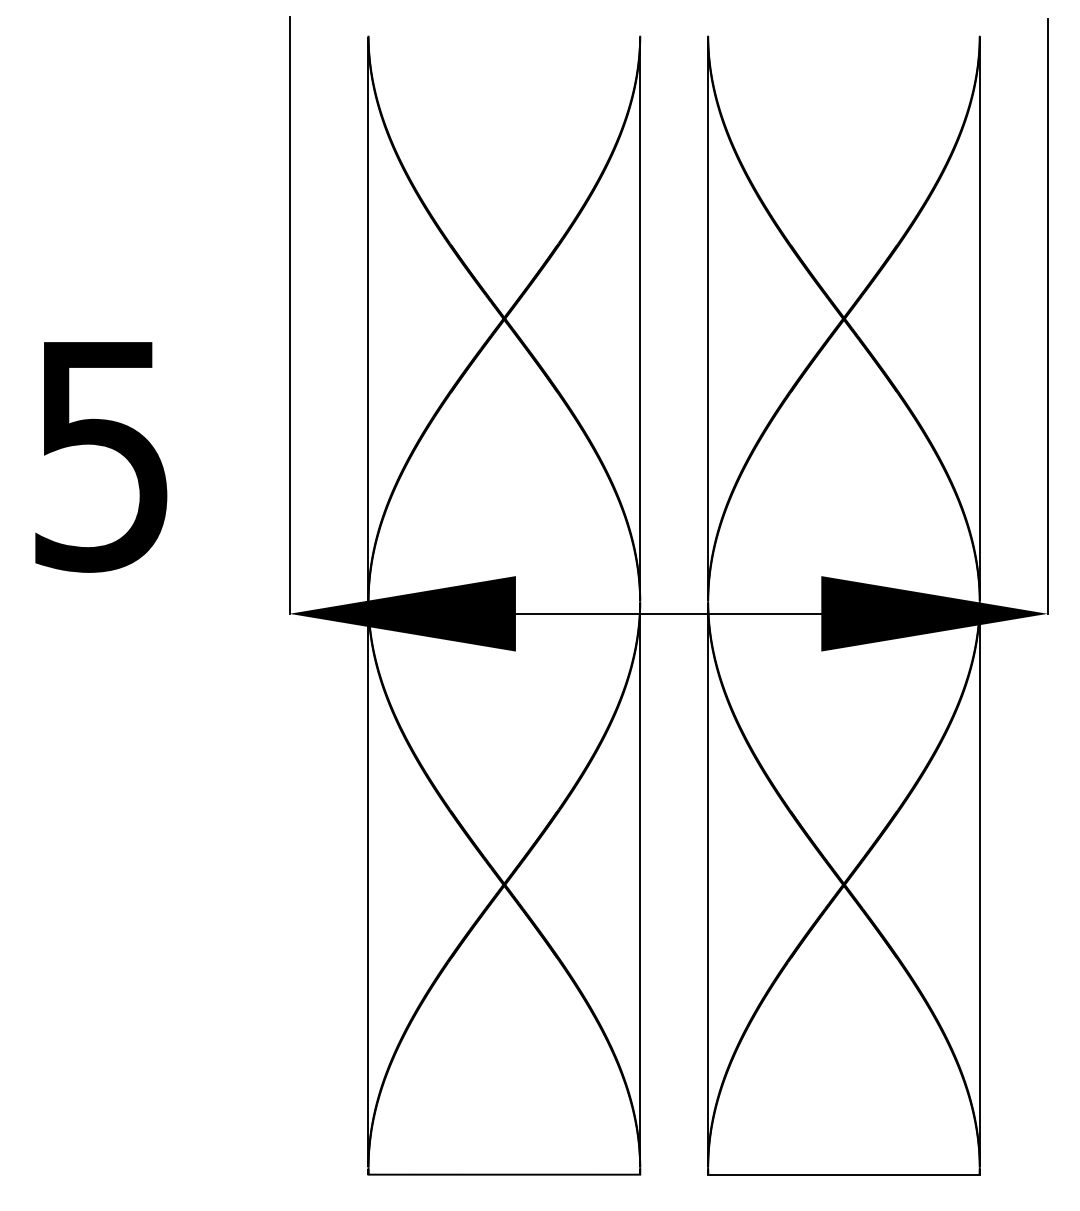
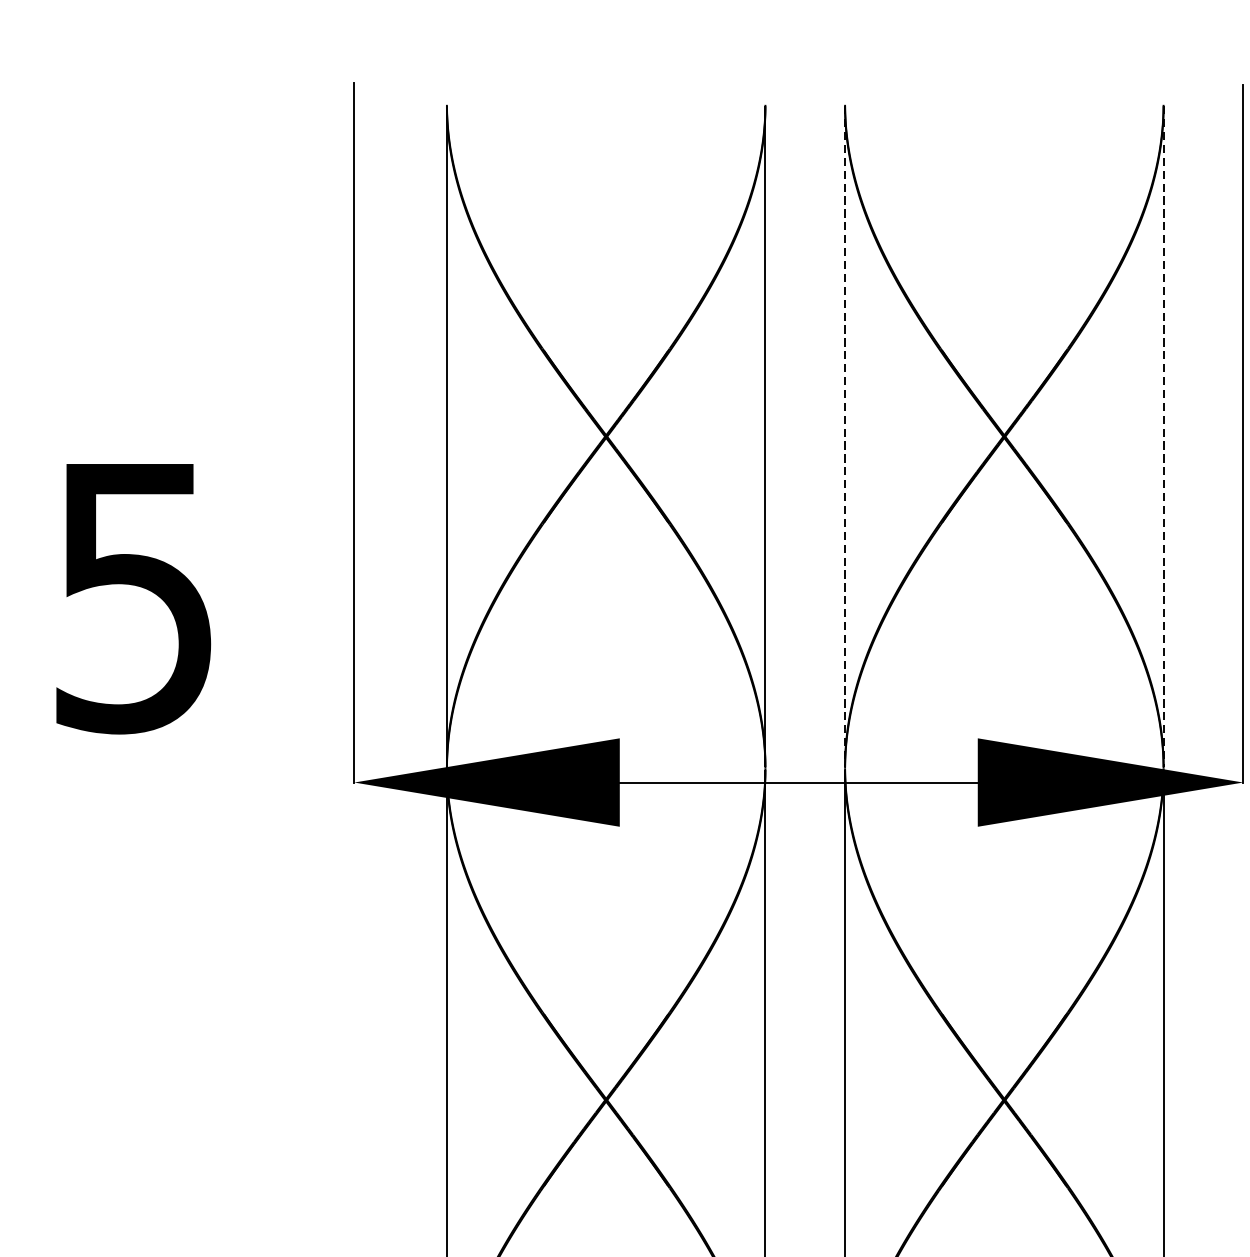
line: (708, 318) -> (845, 436), solid -> dashed
line: (979, 318) -> (1163, 436), solid -> dashed

